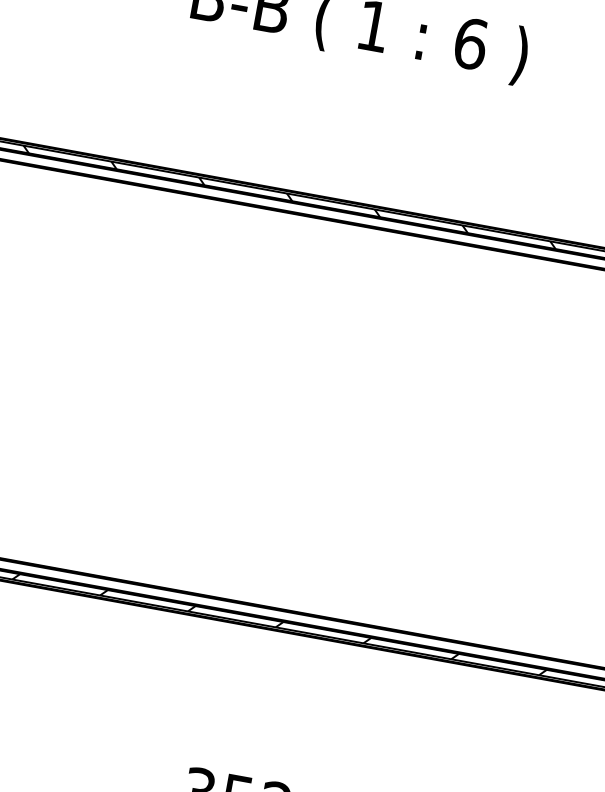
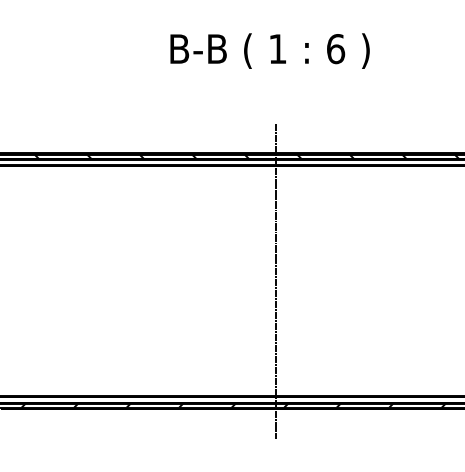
line: (299, 412) -> (275, 280), added

